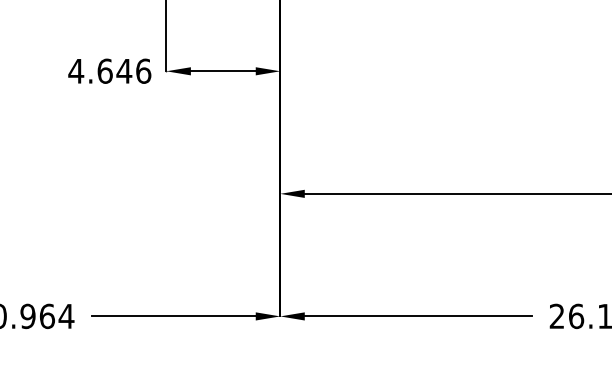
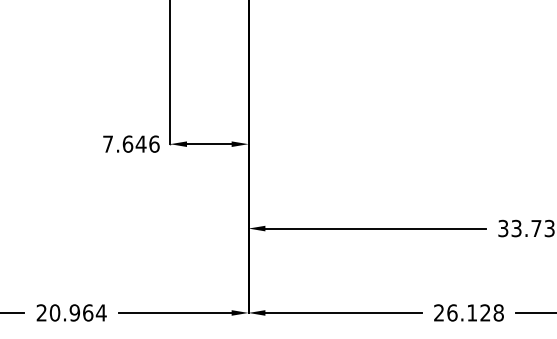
text: (75, 70) -> (107, 143), 4.646 -> 7.646

